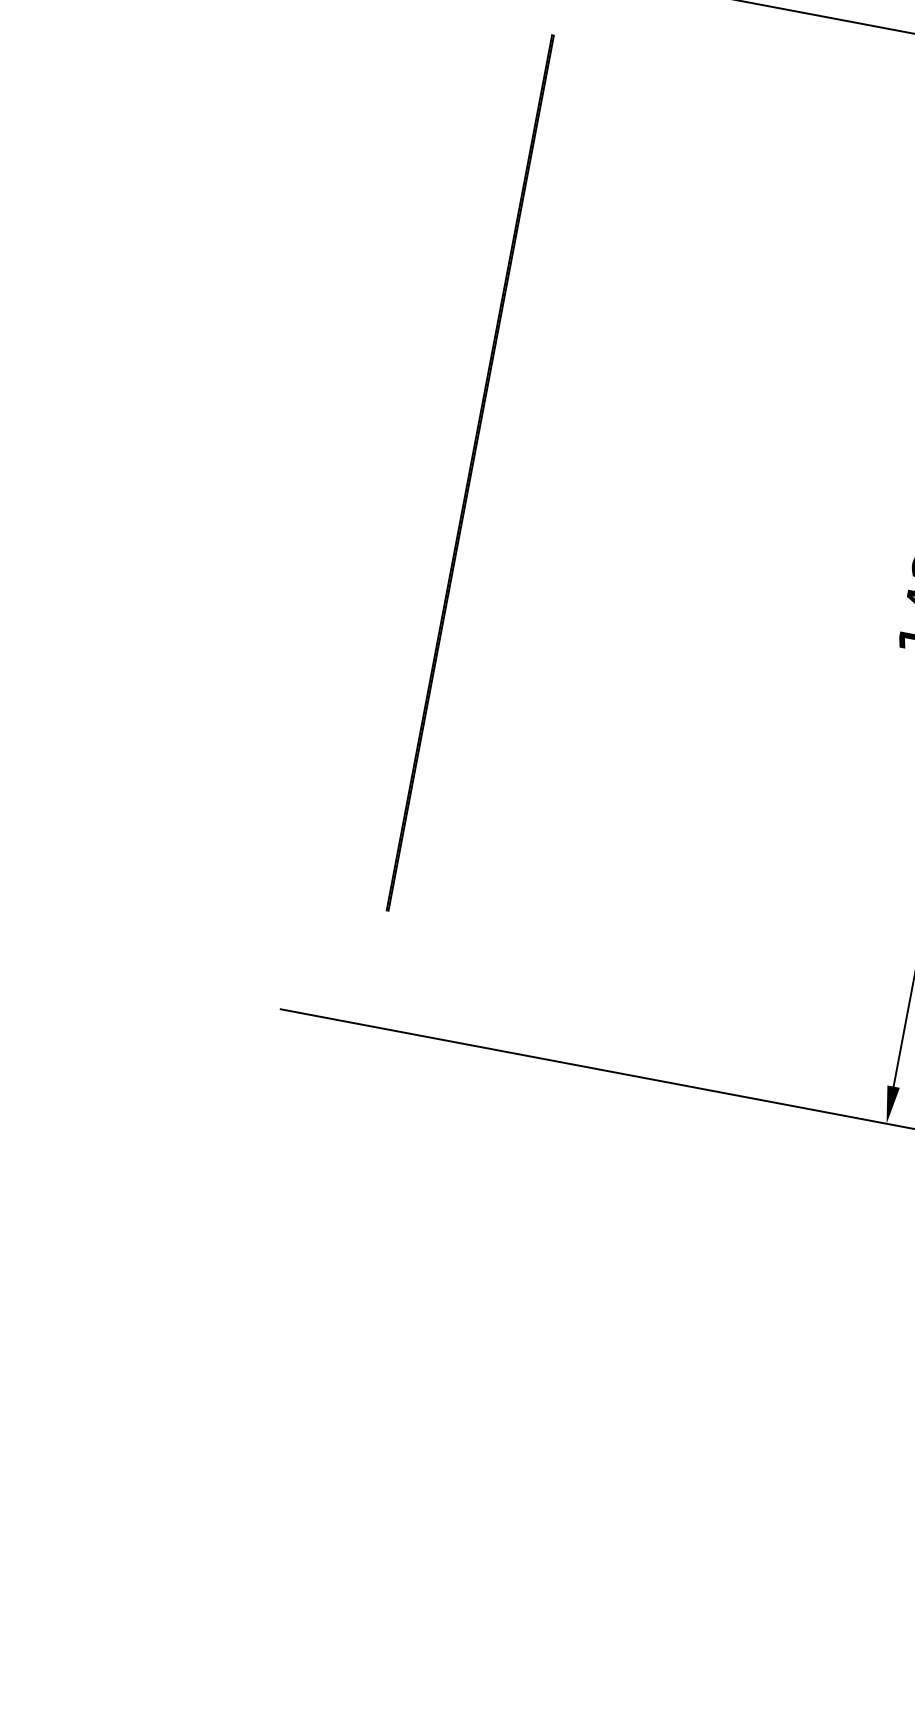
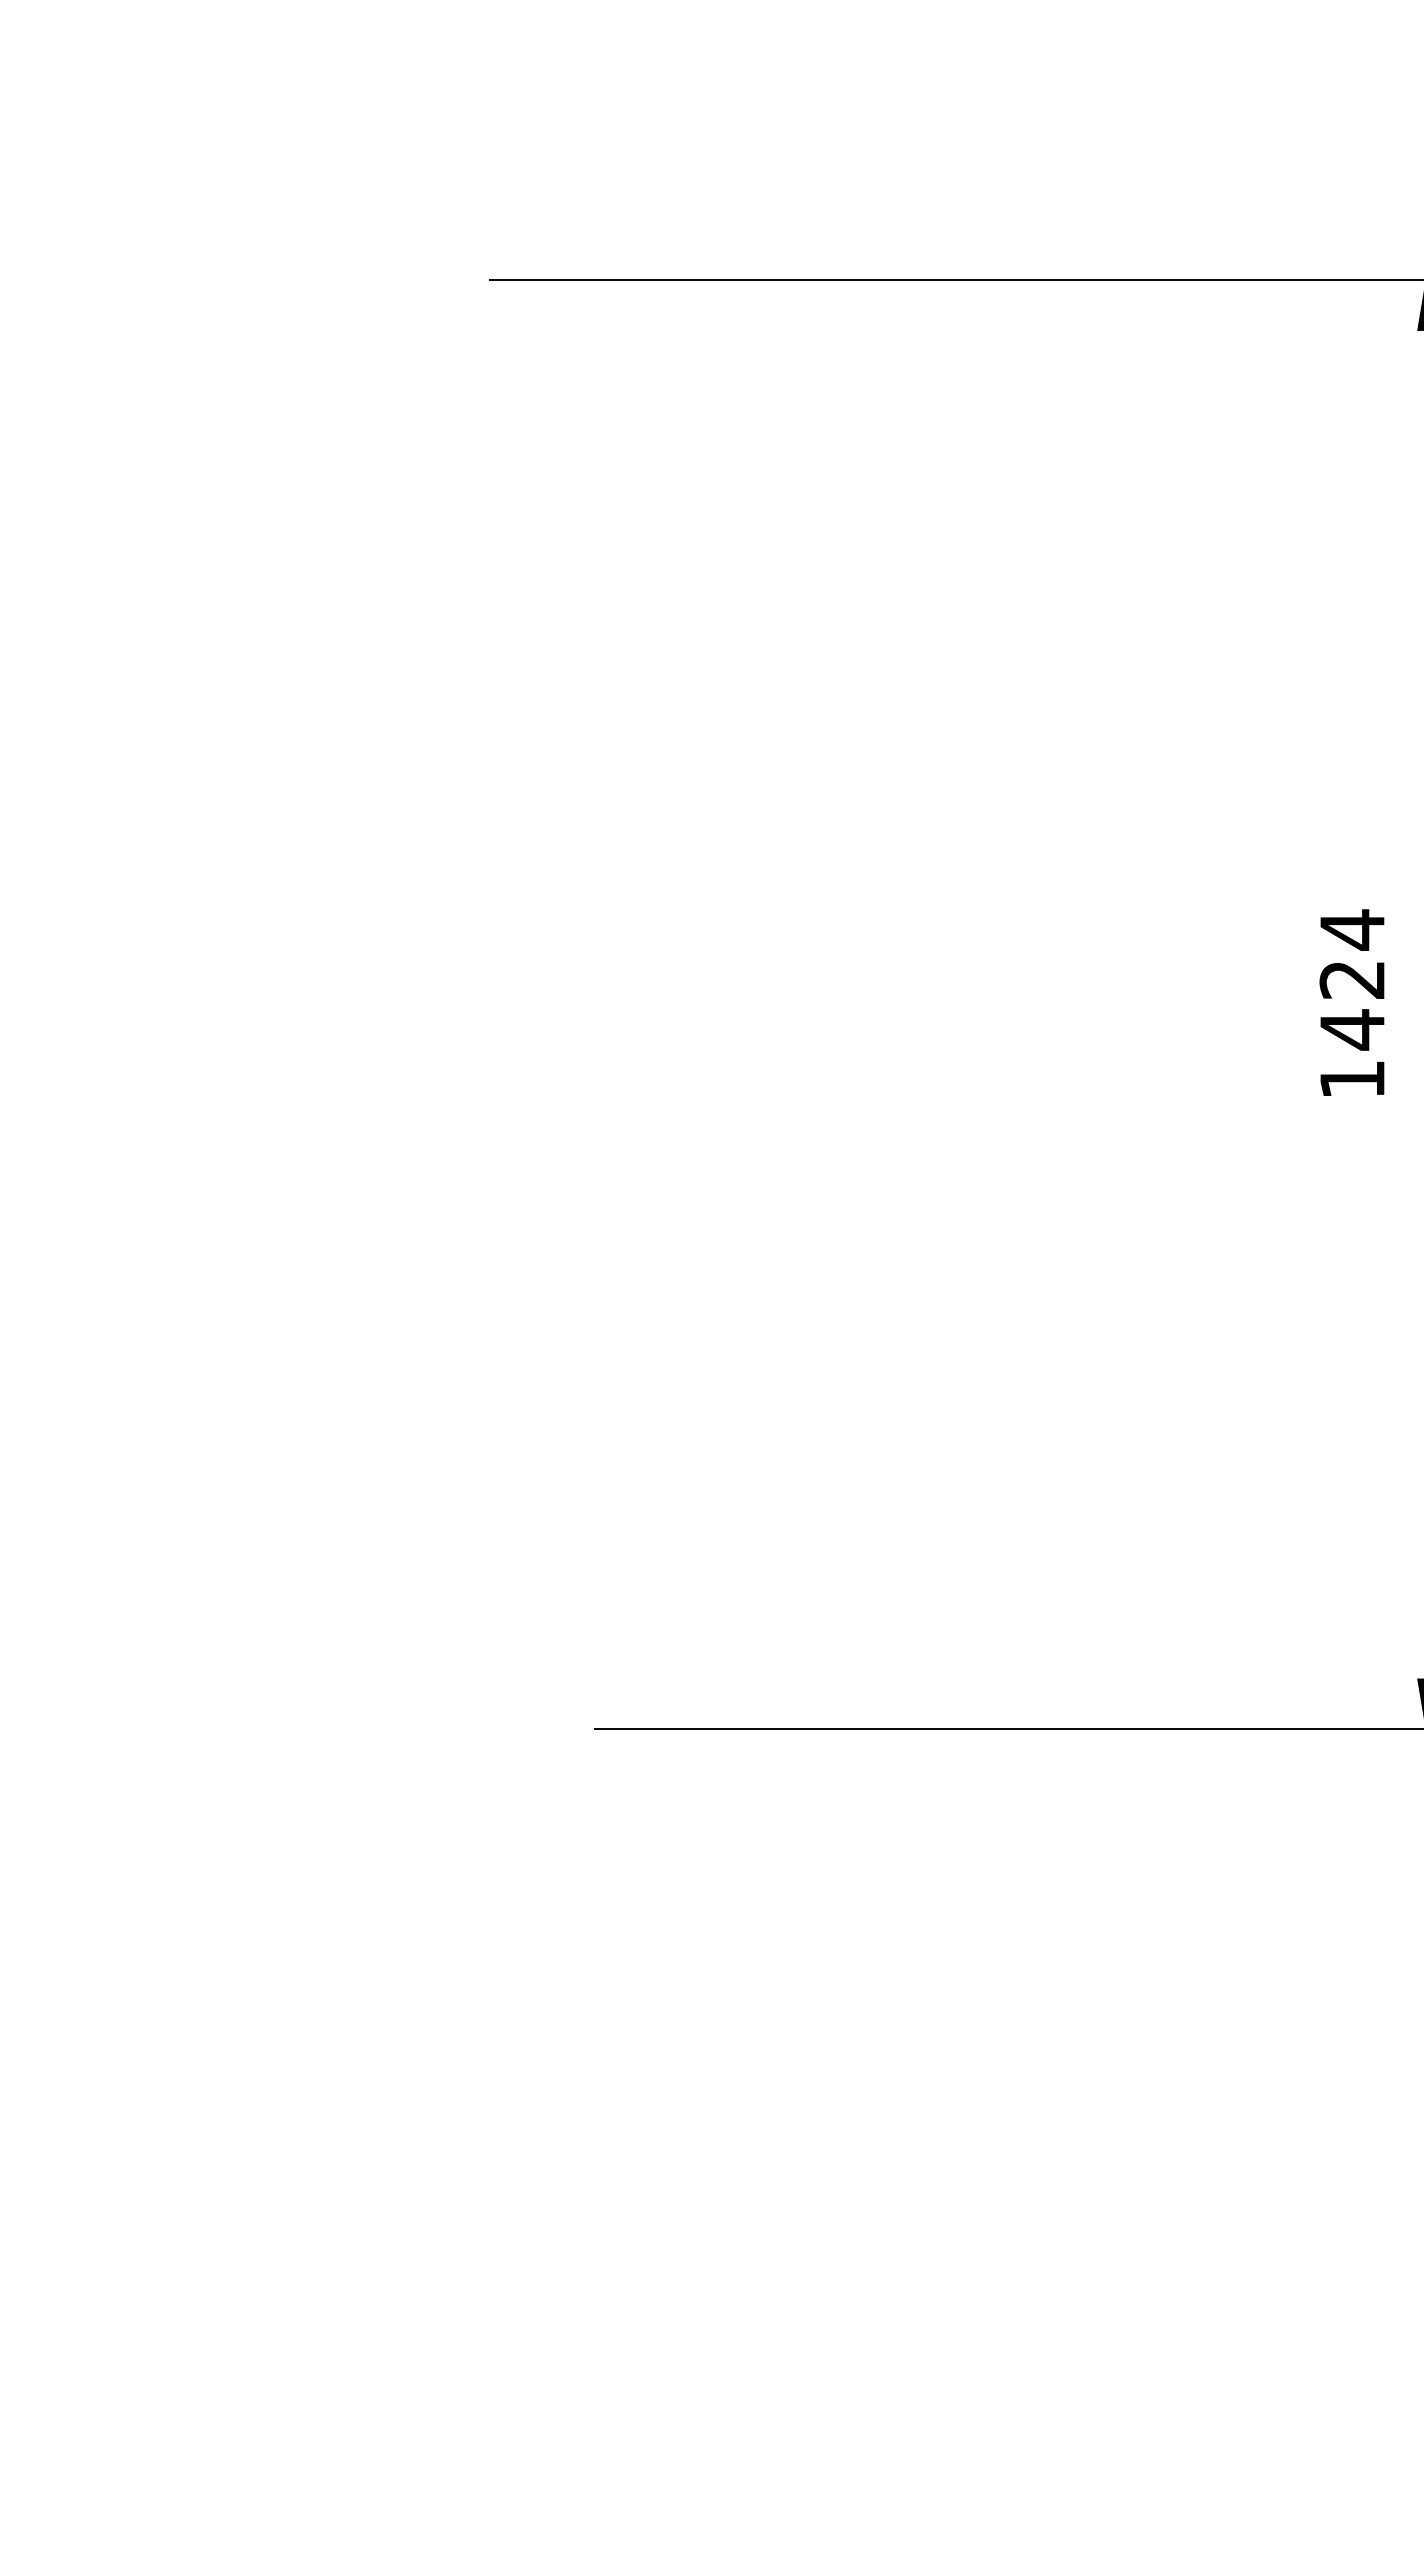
line: (470, 472) -> (711, 971), removed

